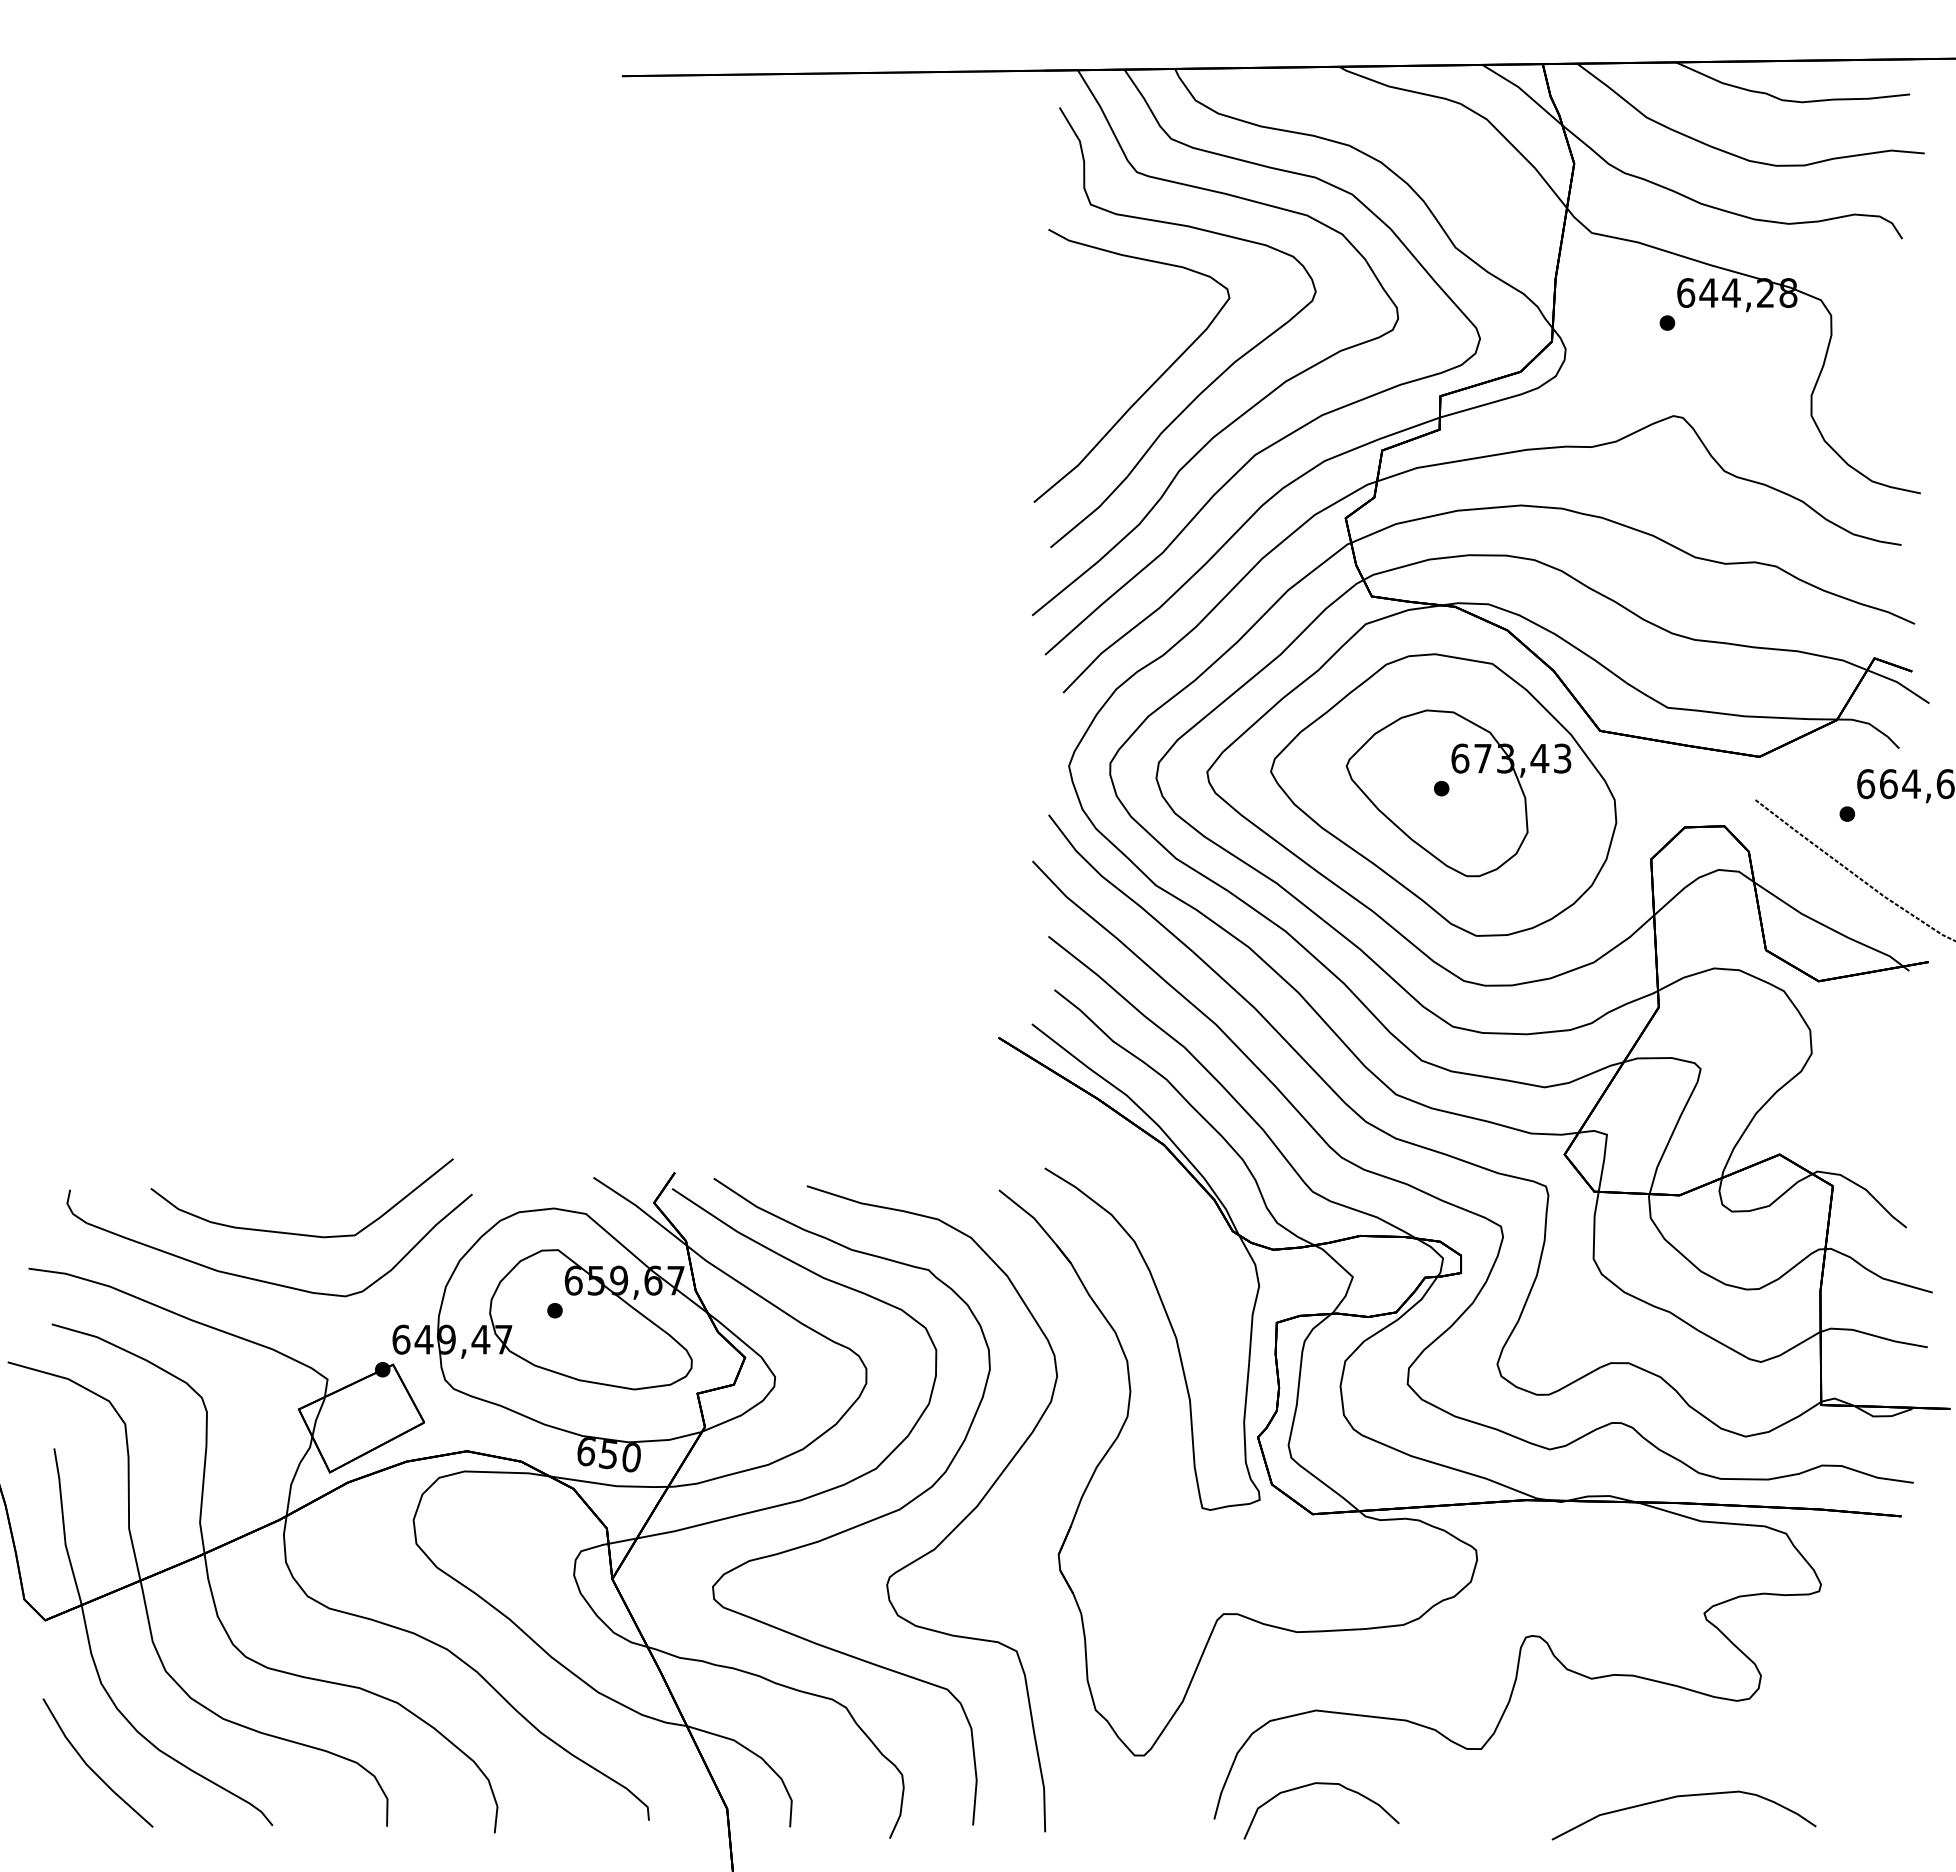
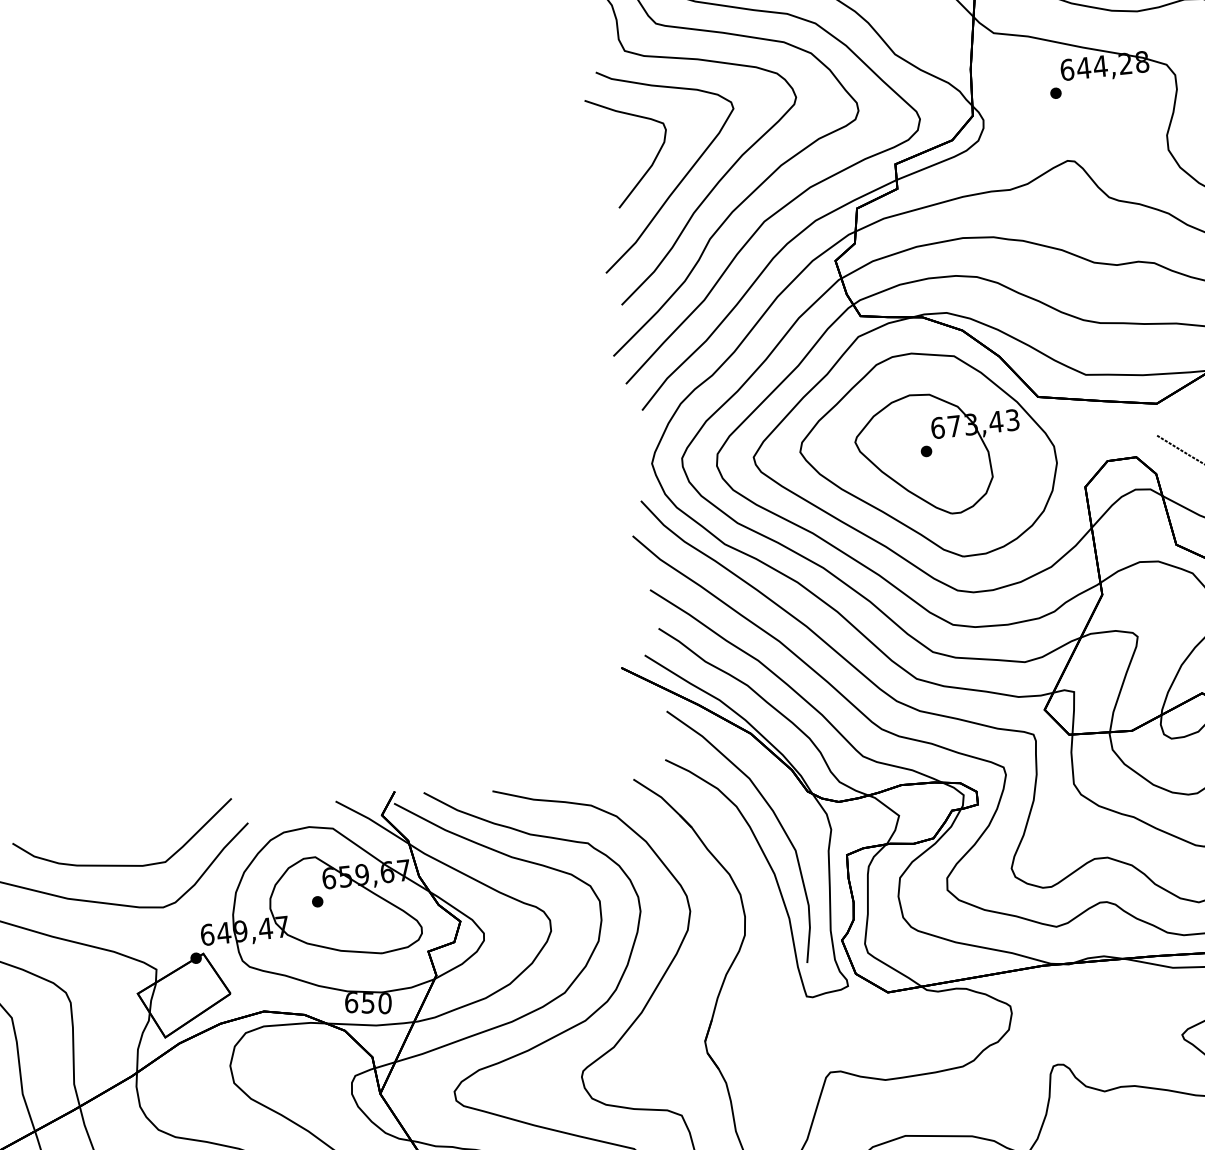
part: (1107, 365) -> (649, 167), added
curve: (1184, 1258) -> (774, 815), added

